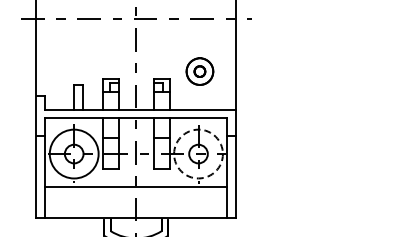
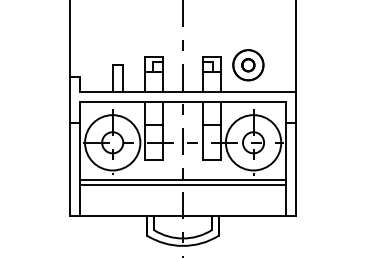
part: (199, 71) -> (247, 65), moved
circle: (198, 153) -> (253, 142), dashed -> solid
line: (136, 191) -> (183, 185), added

